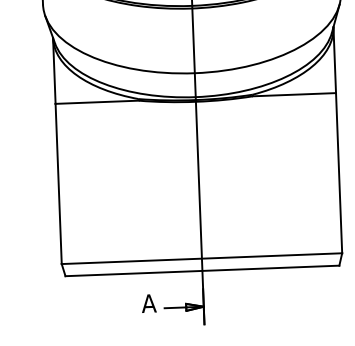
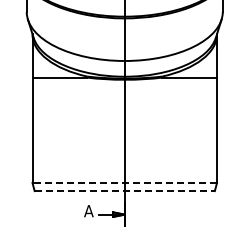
line: (201, 259) -> (124, 183), solid -> dashed
line: (203, 271) -> (125, 191), solid -> dashed

